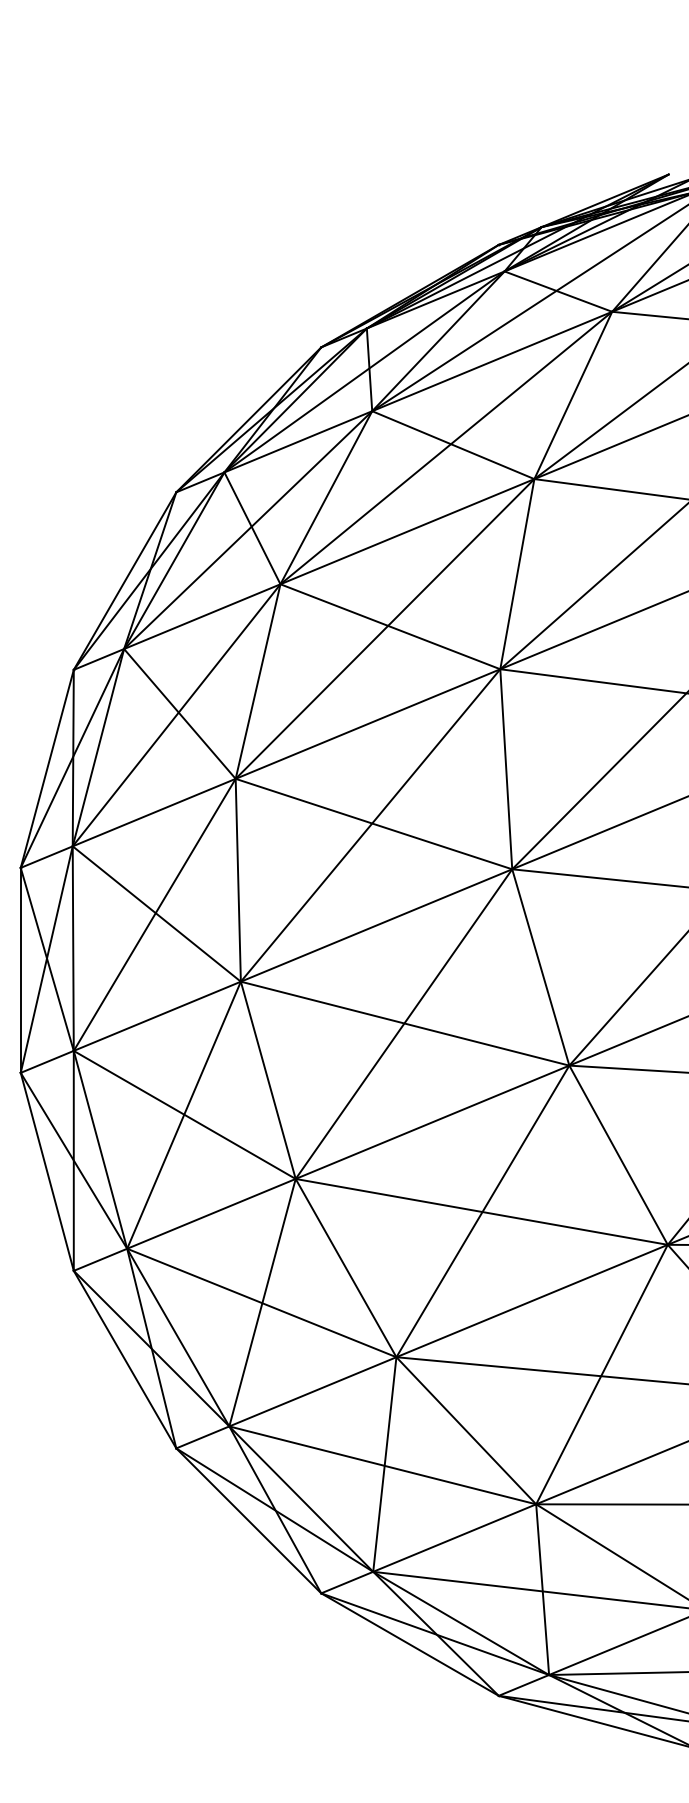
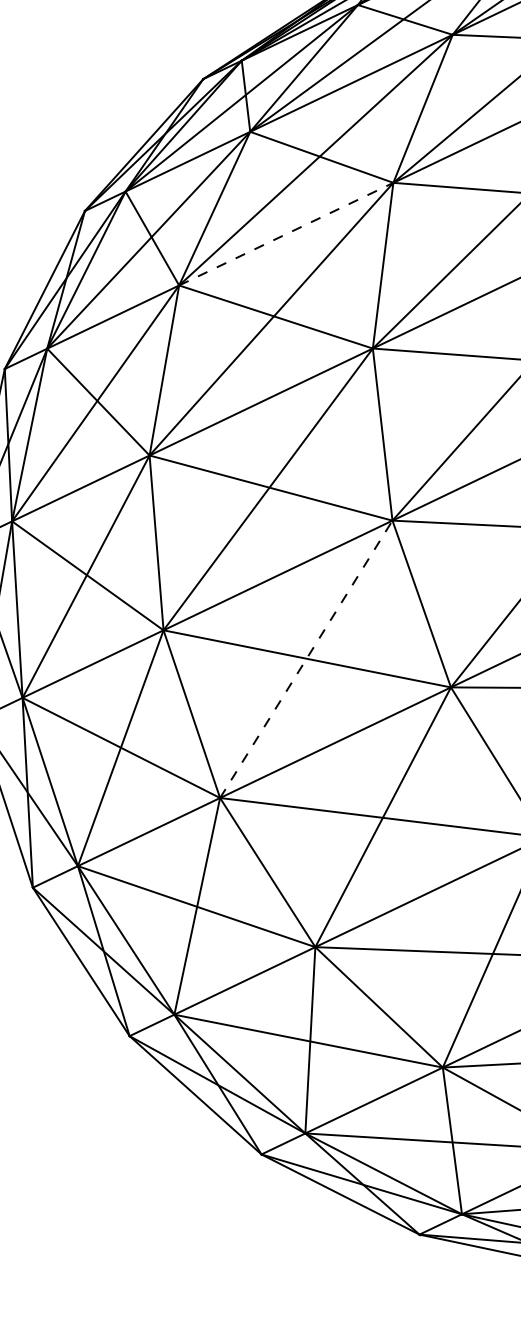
line: (407, 531) -> (286, 234), solid -> dashed
line: (403, 1024) -> (305, 659), solid -> dashed

